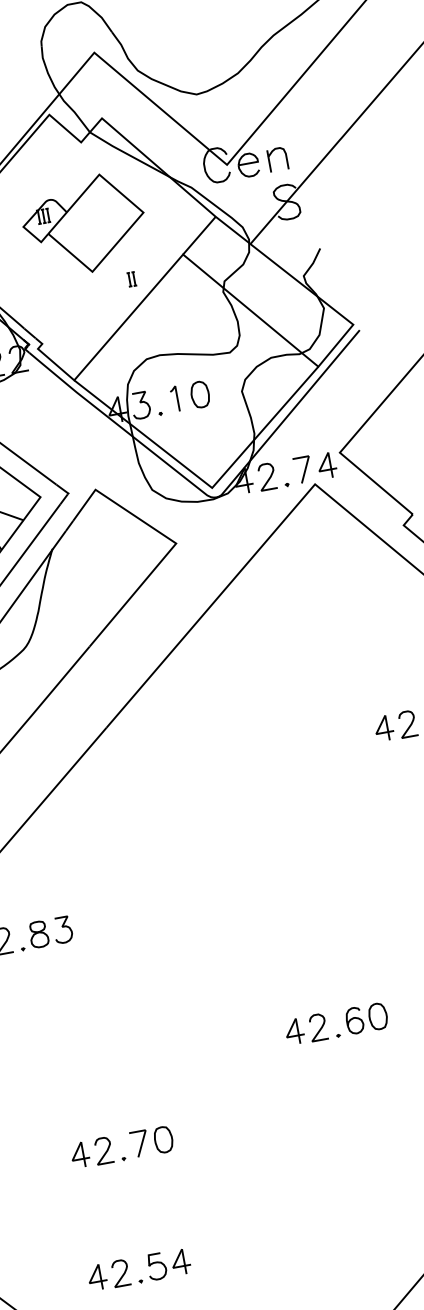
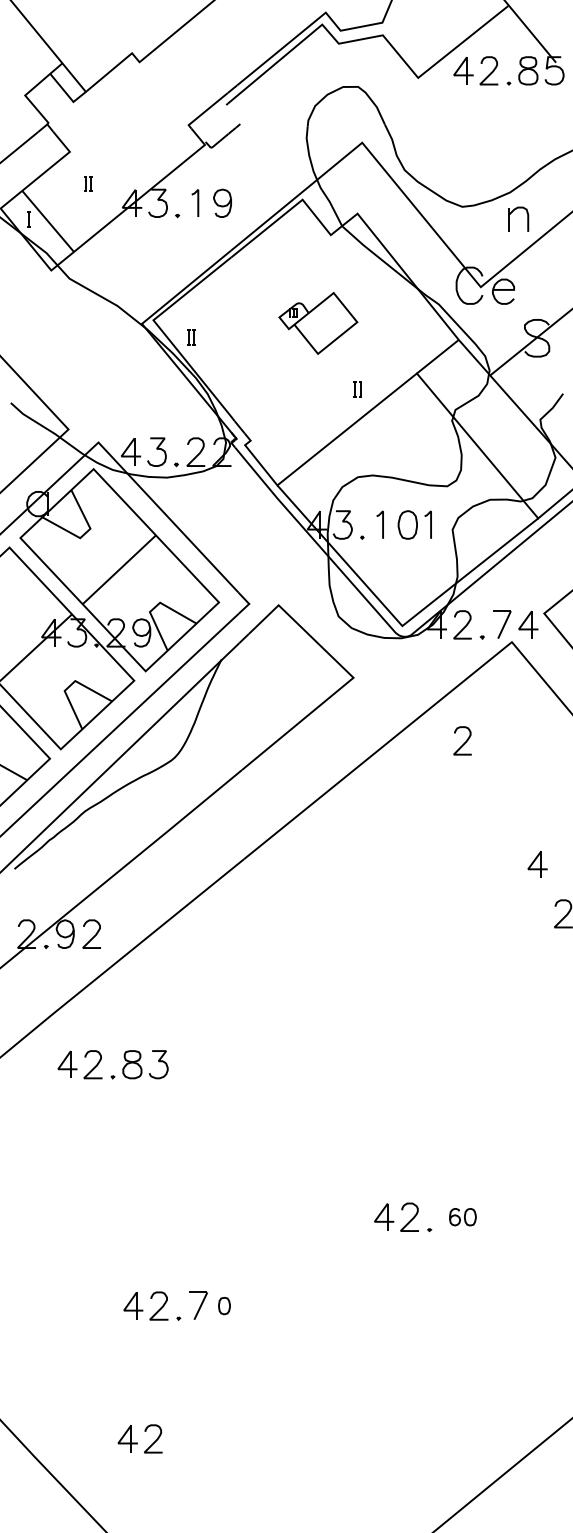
part: (271, 154) -> (512, 212), moved
part: (84, 225) -> (318, 323), size x0.6
line: (220, 390) -> (430, 524), added
curve: (288, 584) -> (464, 742), added
part: (384, 728) -> (537, 864), moved
part: (366, 1017) -> (462, 1216), size x0.6
part: (163, 1139) -> (224, 1305), size x0.6
part: (163, 1265) -> (199, 1438), removed

